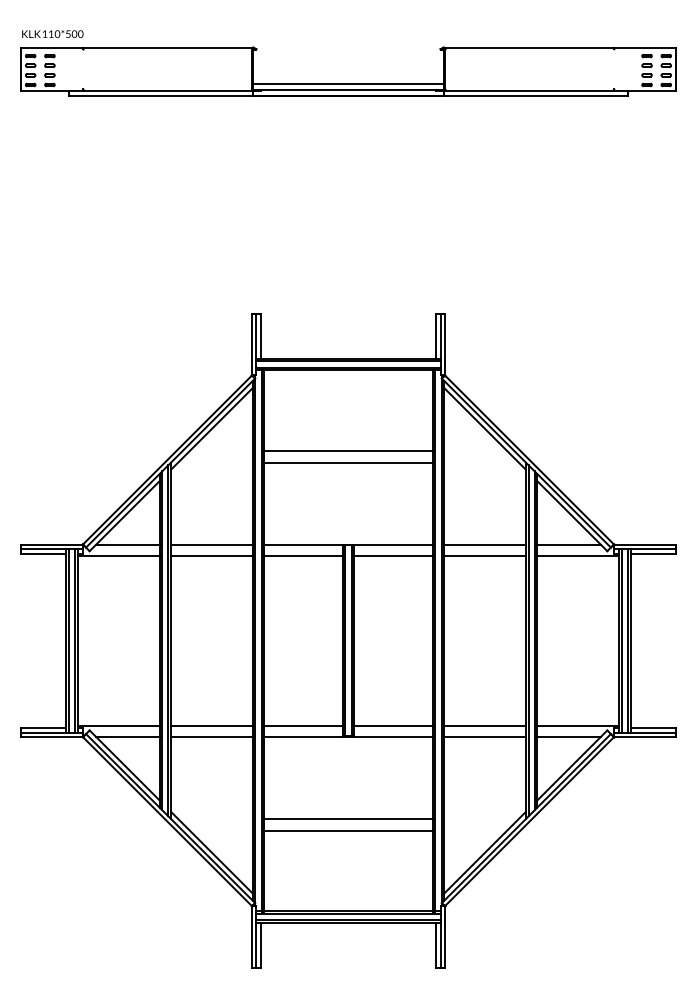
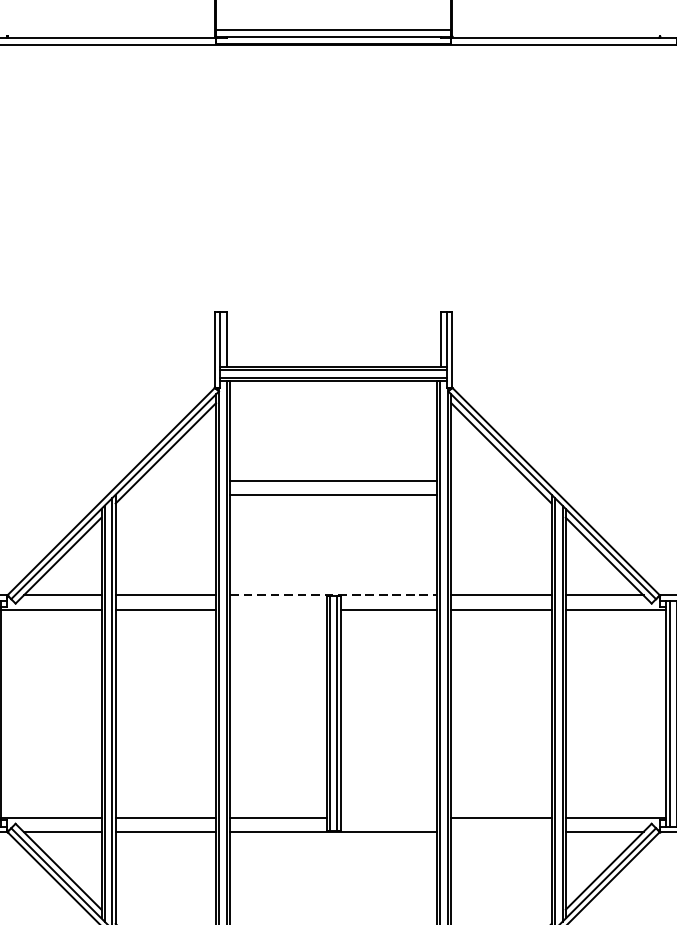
line: (349, 544) -> (334, 595), solid -> dashed
line: (303, 556) -> (278, 610), removed
line: (393, 725) -> (388, 817), removed
line: (484, 737) -> (500, 832), removed

